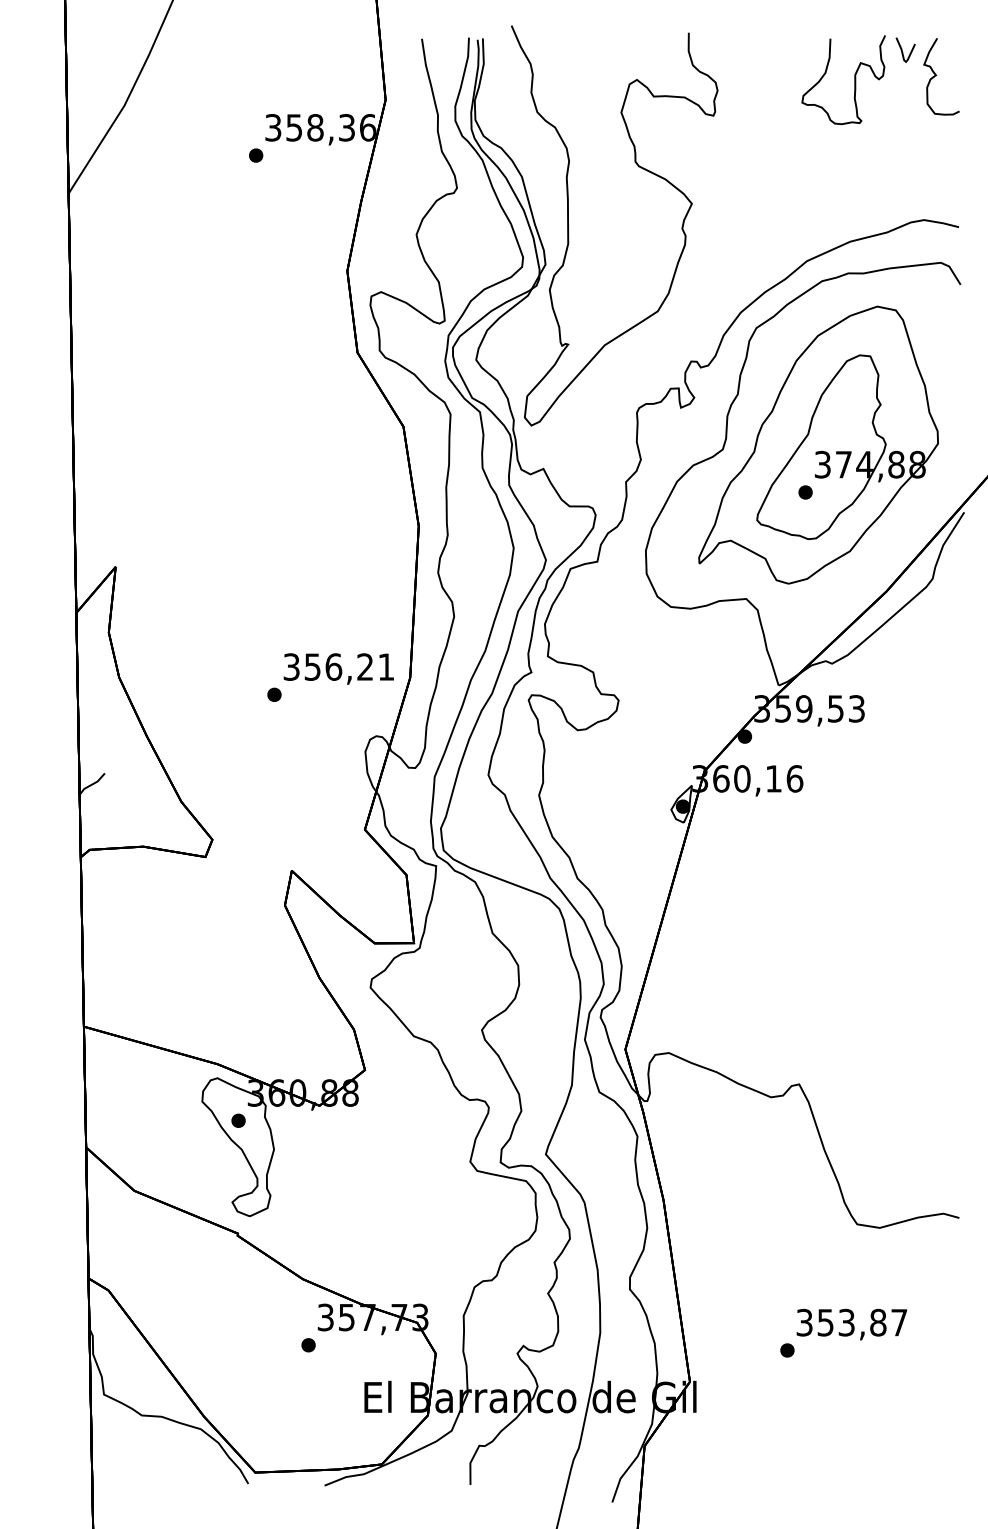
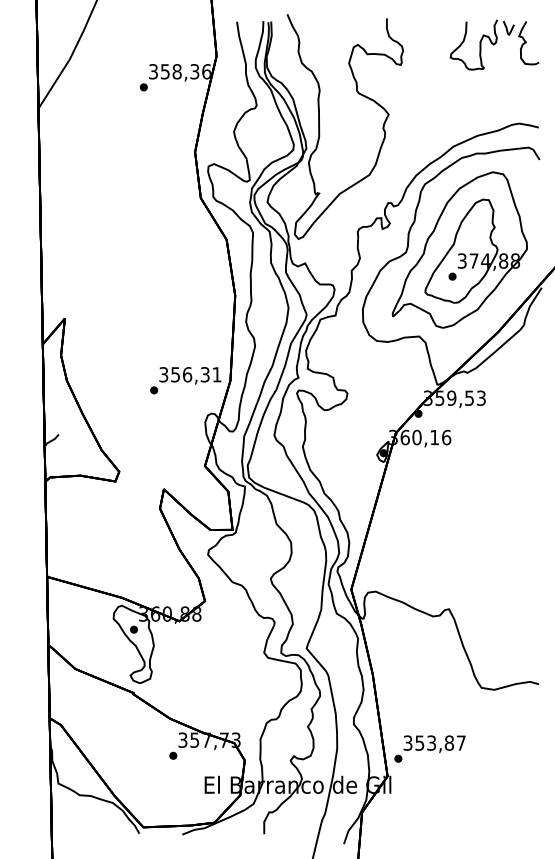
text: (364, 666) -> (204, 374), 356,21 -> 356,31
text: (842, 1332) -> (429, 748), moved

